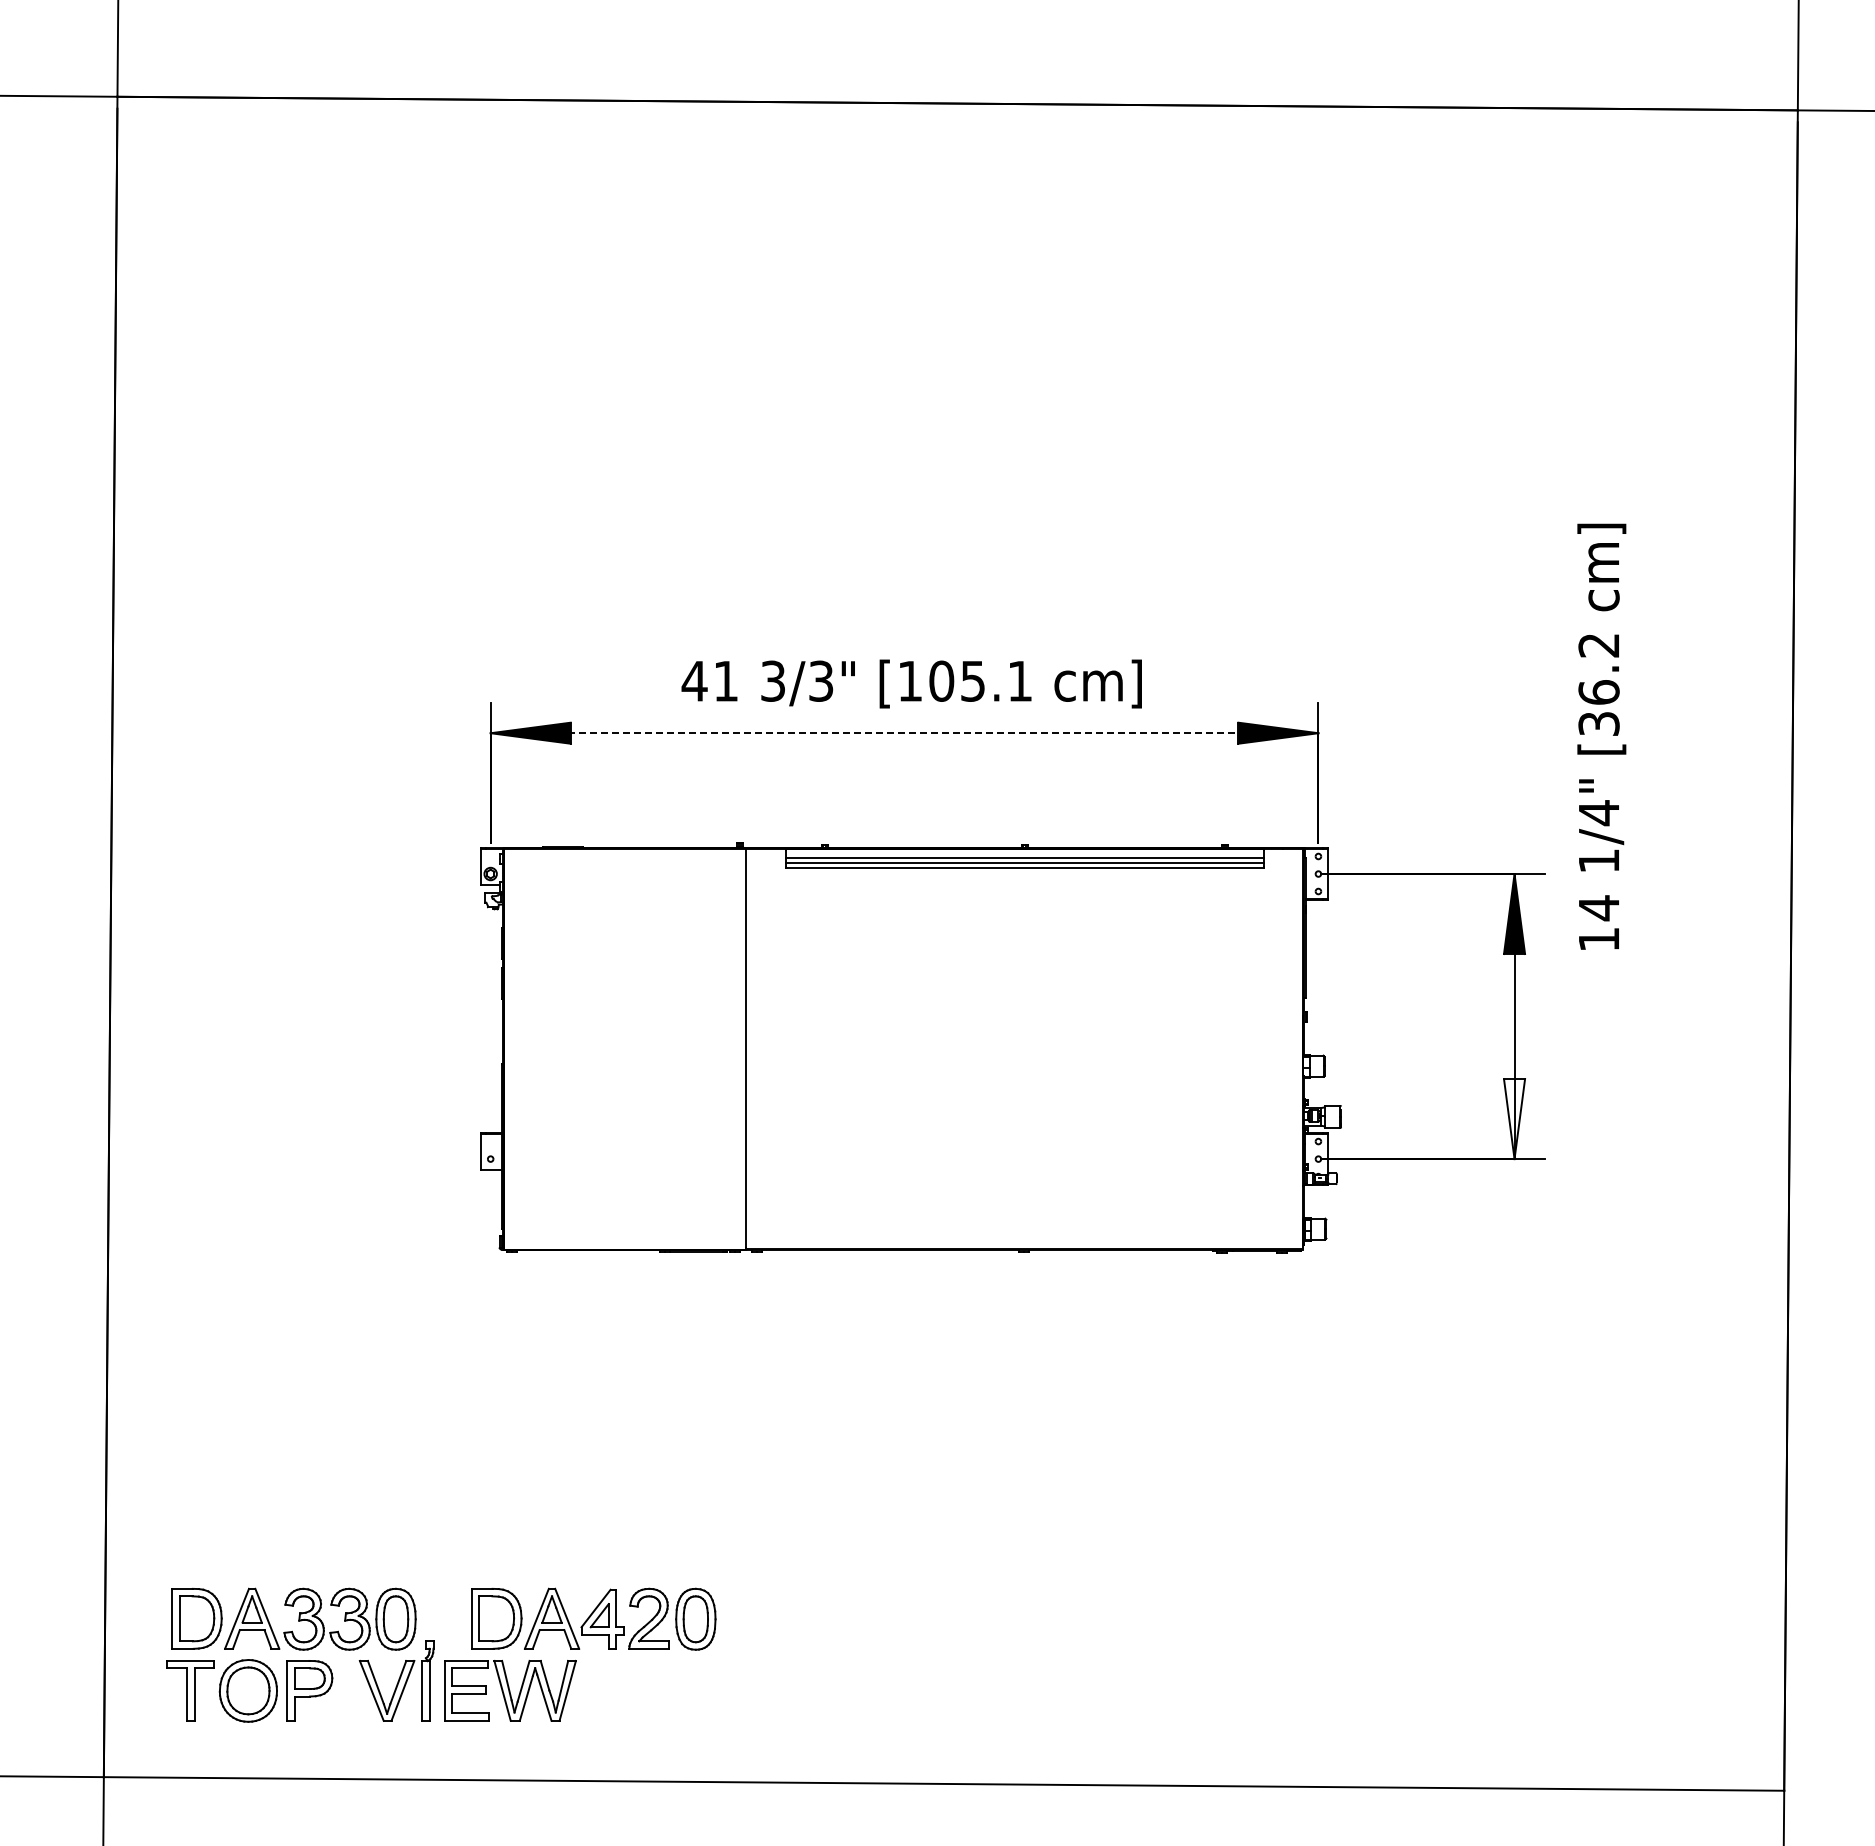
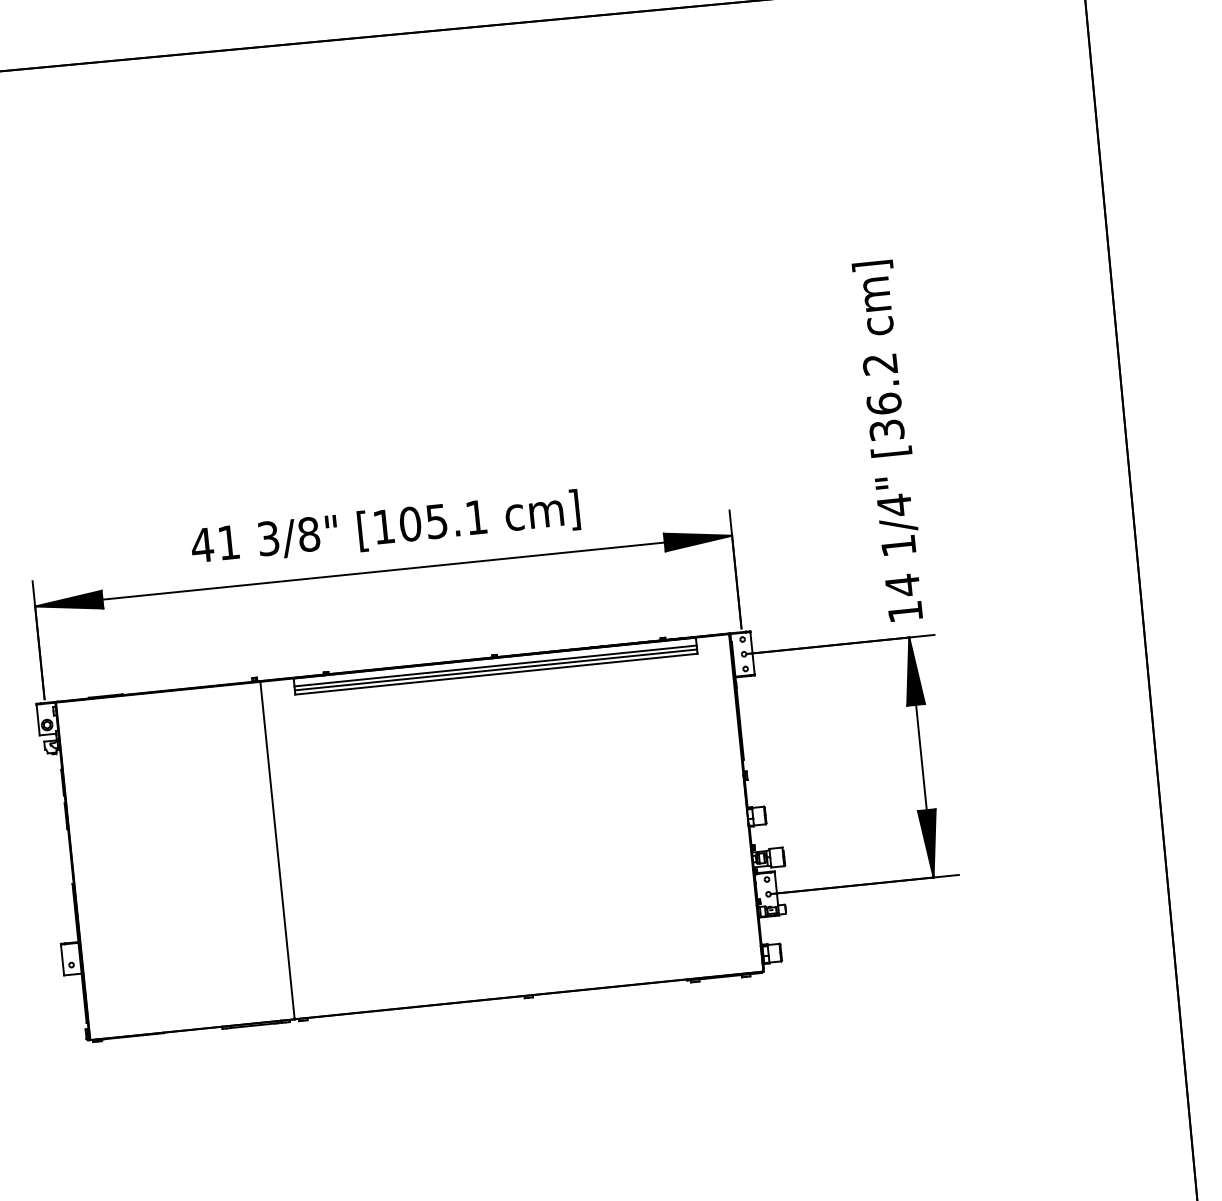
text: (821, 680) -> (309, 533), 3/3" -> 3/8"
line: (904, 733) -> (383, 571), dashed -> solid
text: (1601, 736) -> (890, 440), moved
fill: (1514, 1119) -> (930, 844), added

